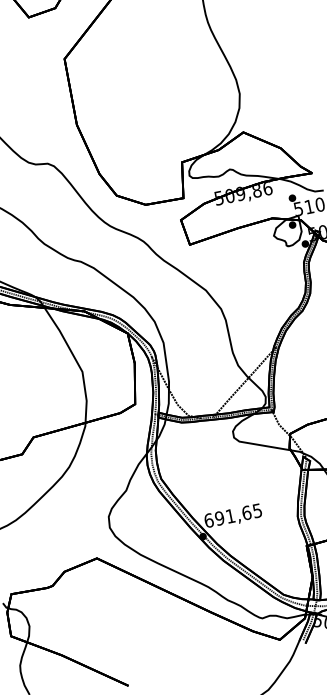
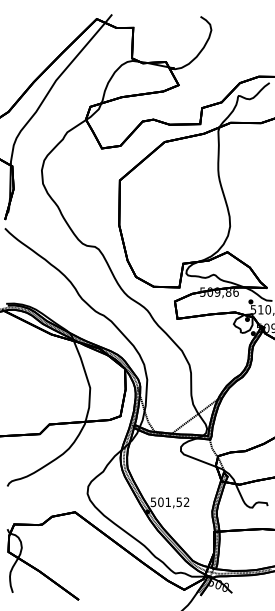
text: (232, 516) -> (169, 502), 691,65 -> 501,52

